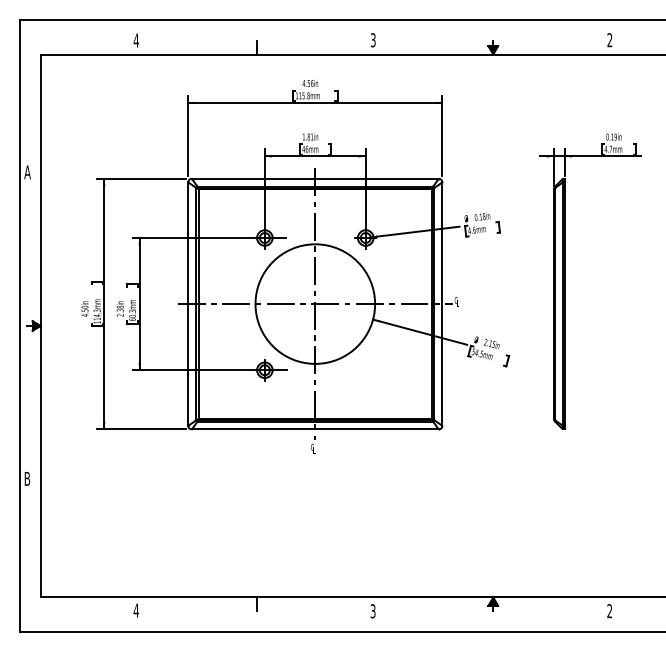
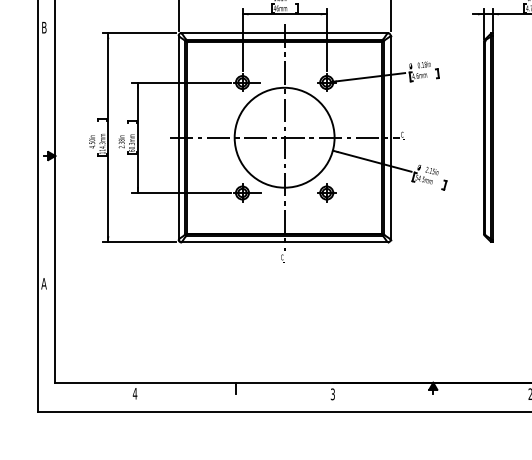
text: (27, 172) -> (44, 27), A -> B
part: (365, 370) -> (326, 193), added
text: (27, 478) -> (44, 283), B -> A

